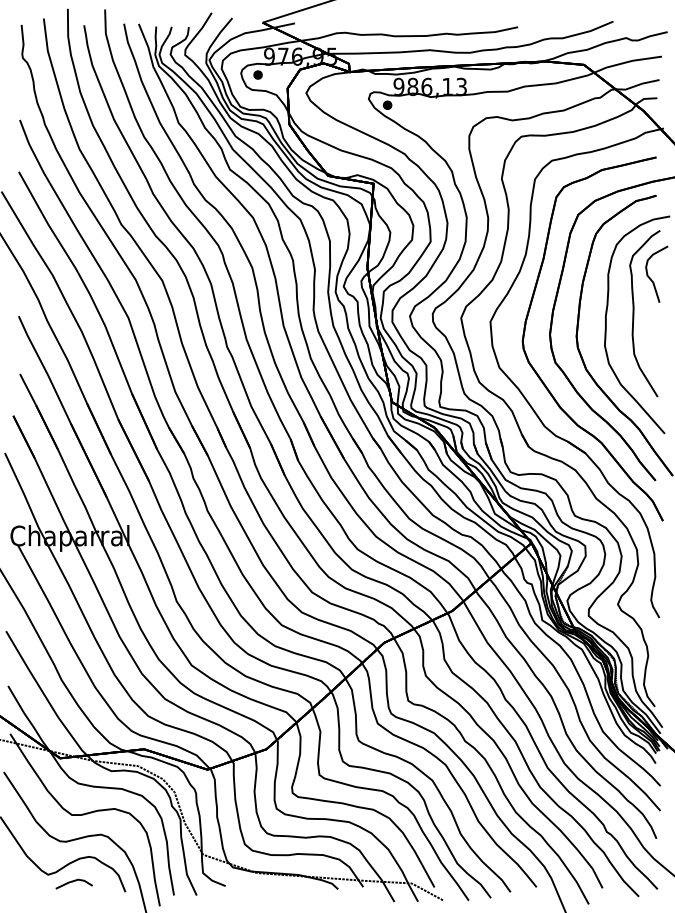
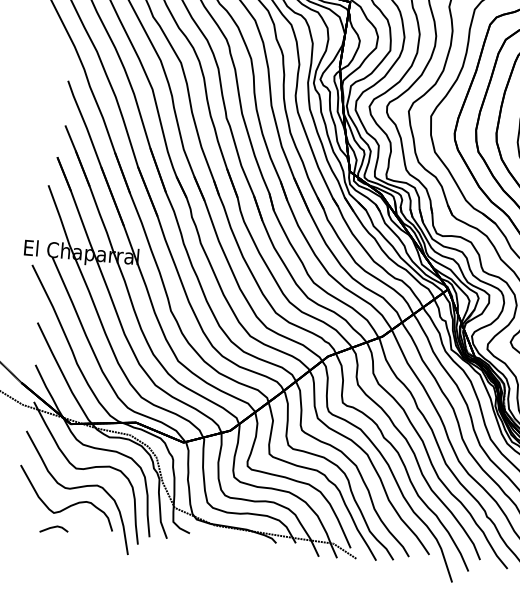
line: (73, 882) -> (53, 528), moved

